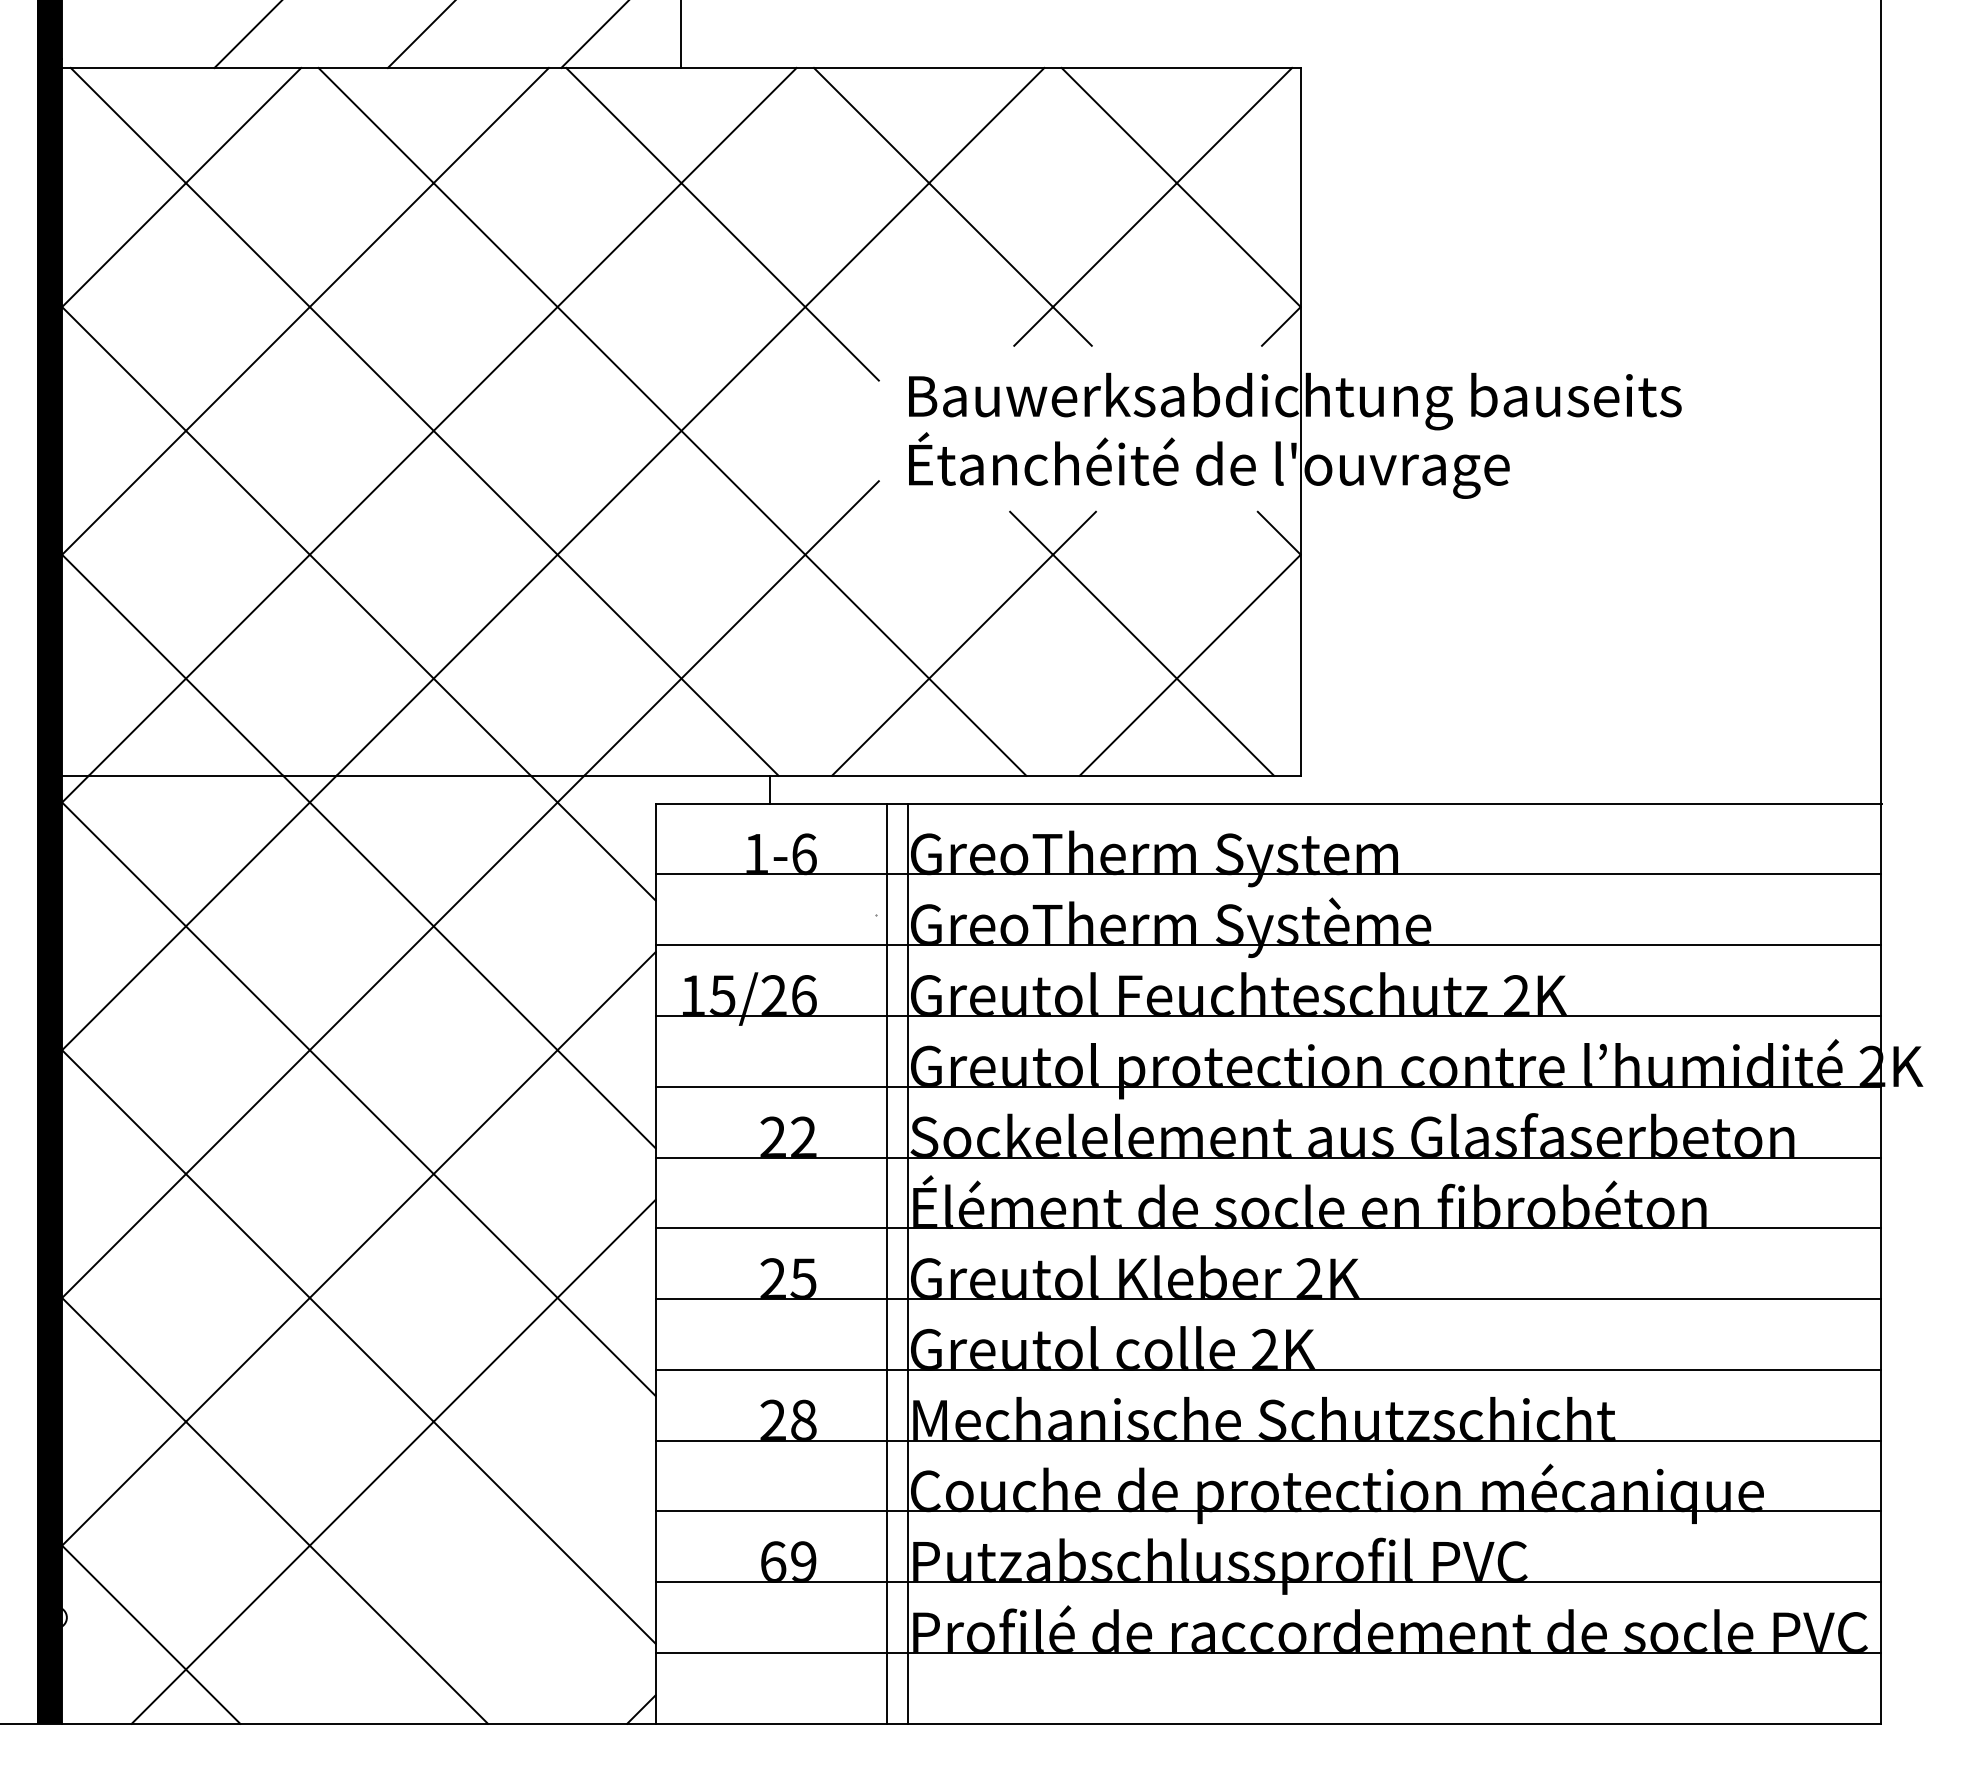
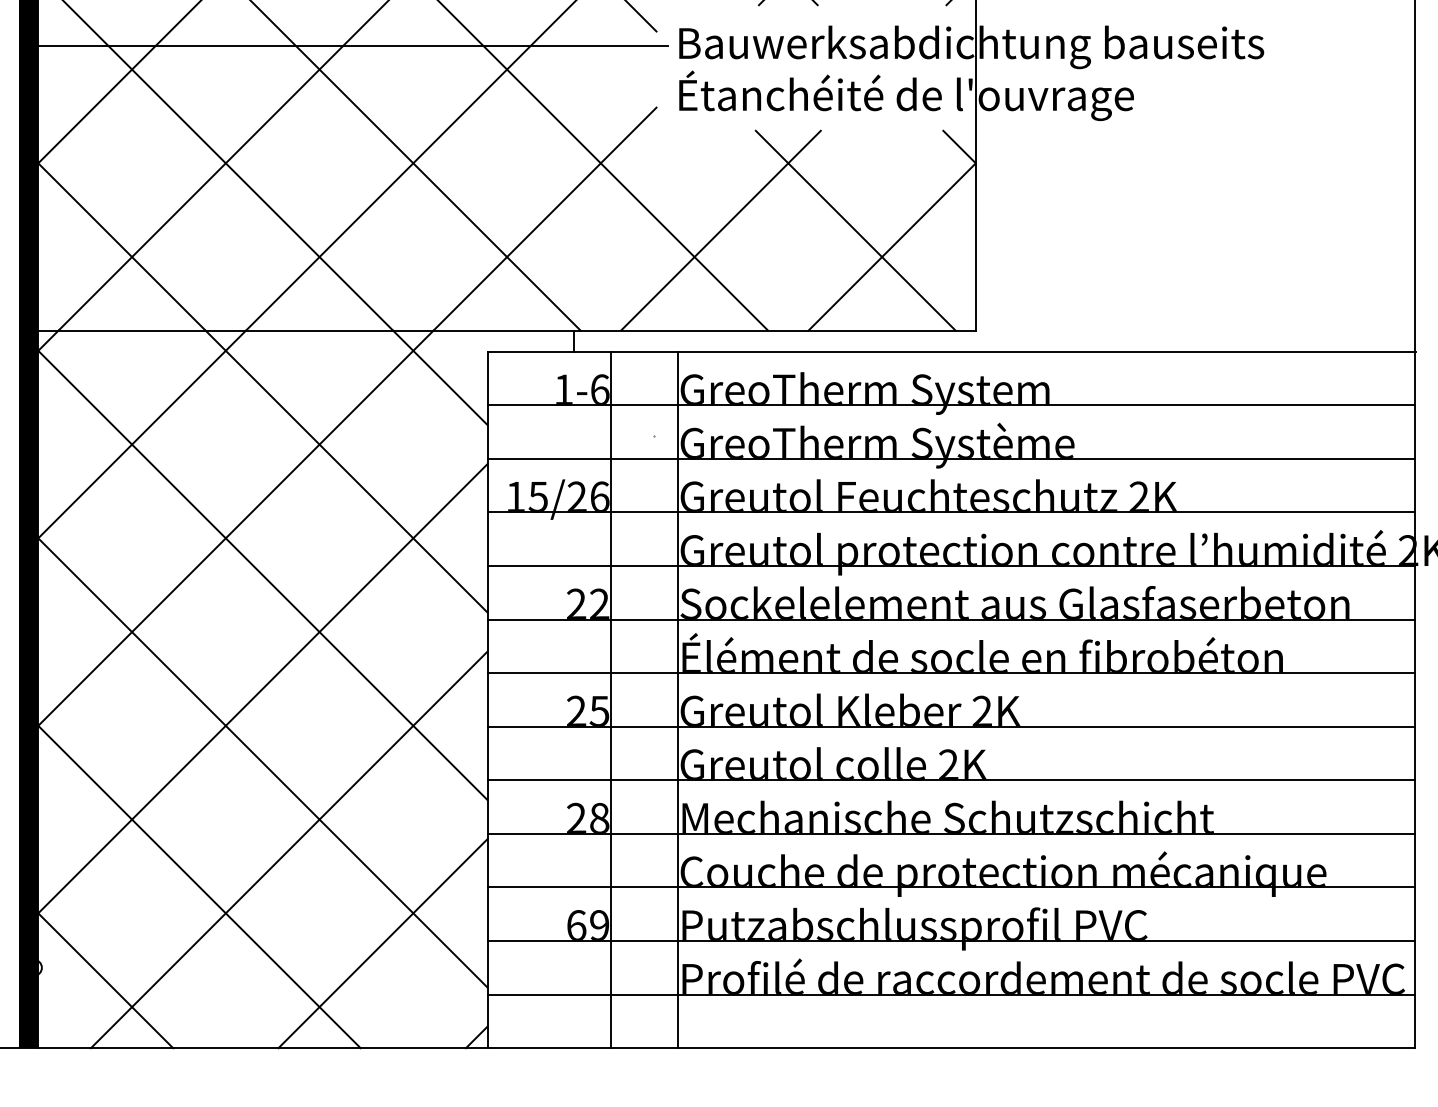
line: (477, 400) -> (352, 46), added
line: (887, 1263) -> (611, 699), moved
line: (517, 1585) -> (382, 943), added

